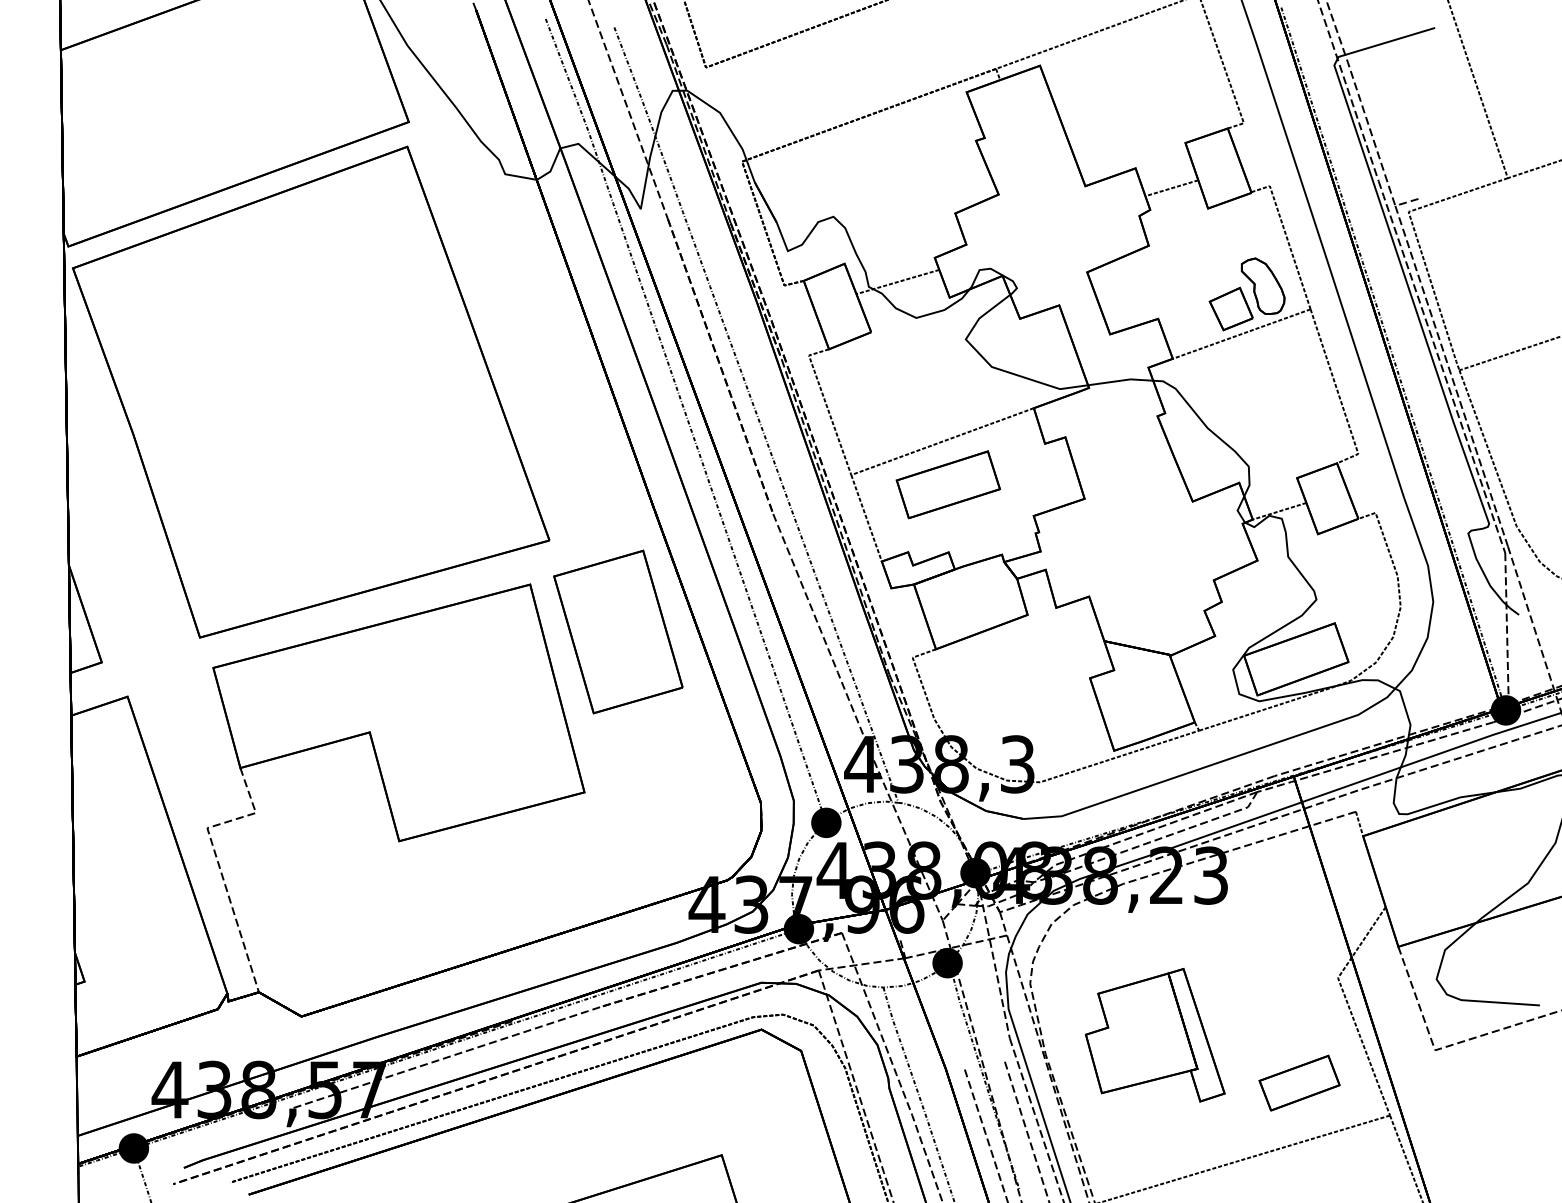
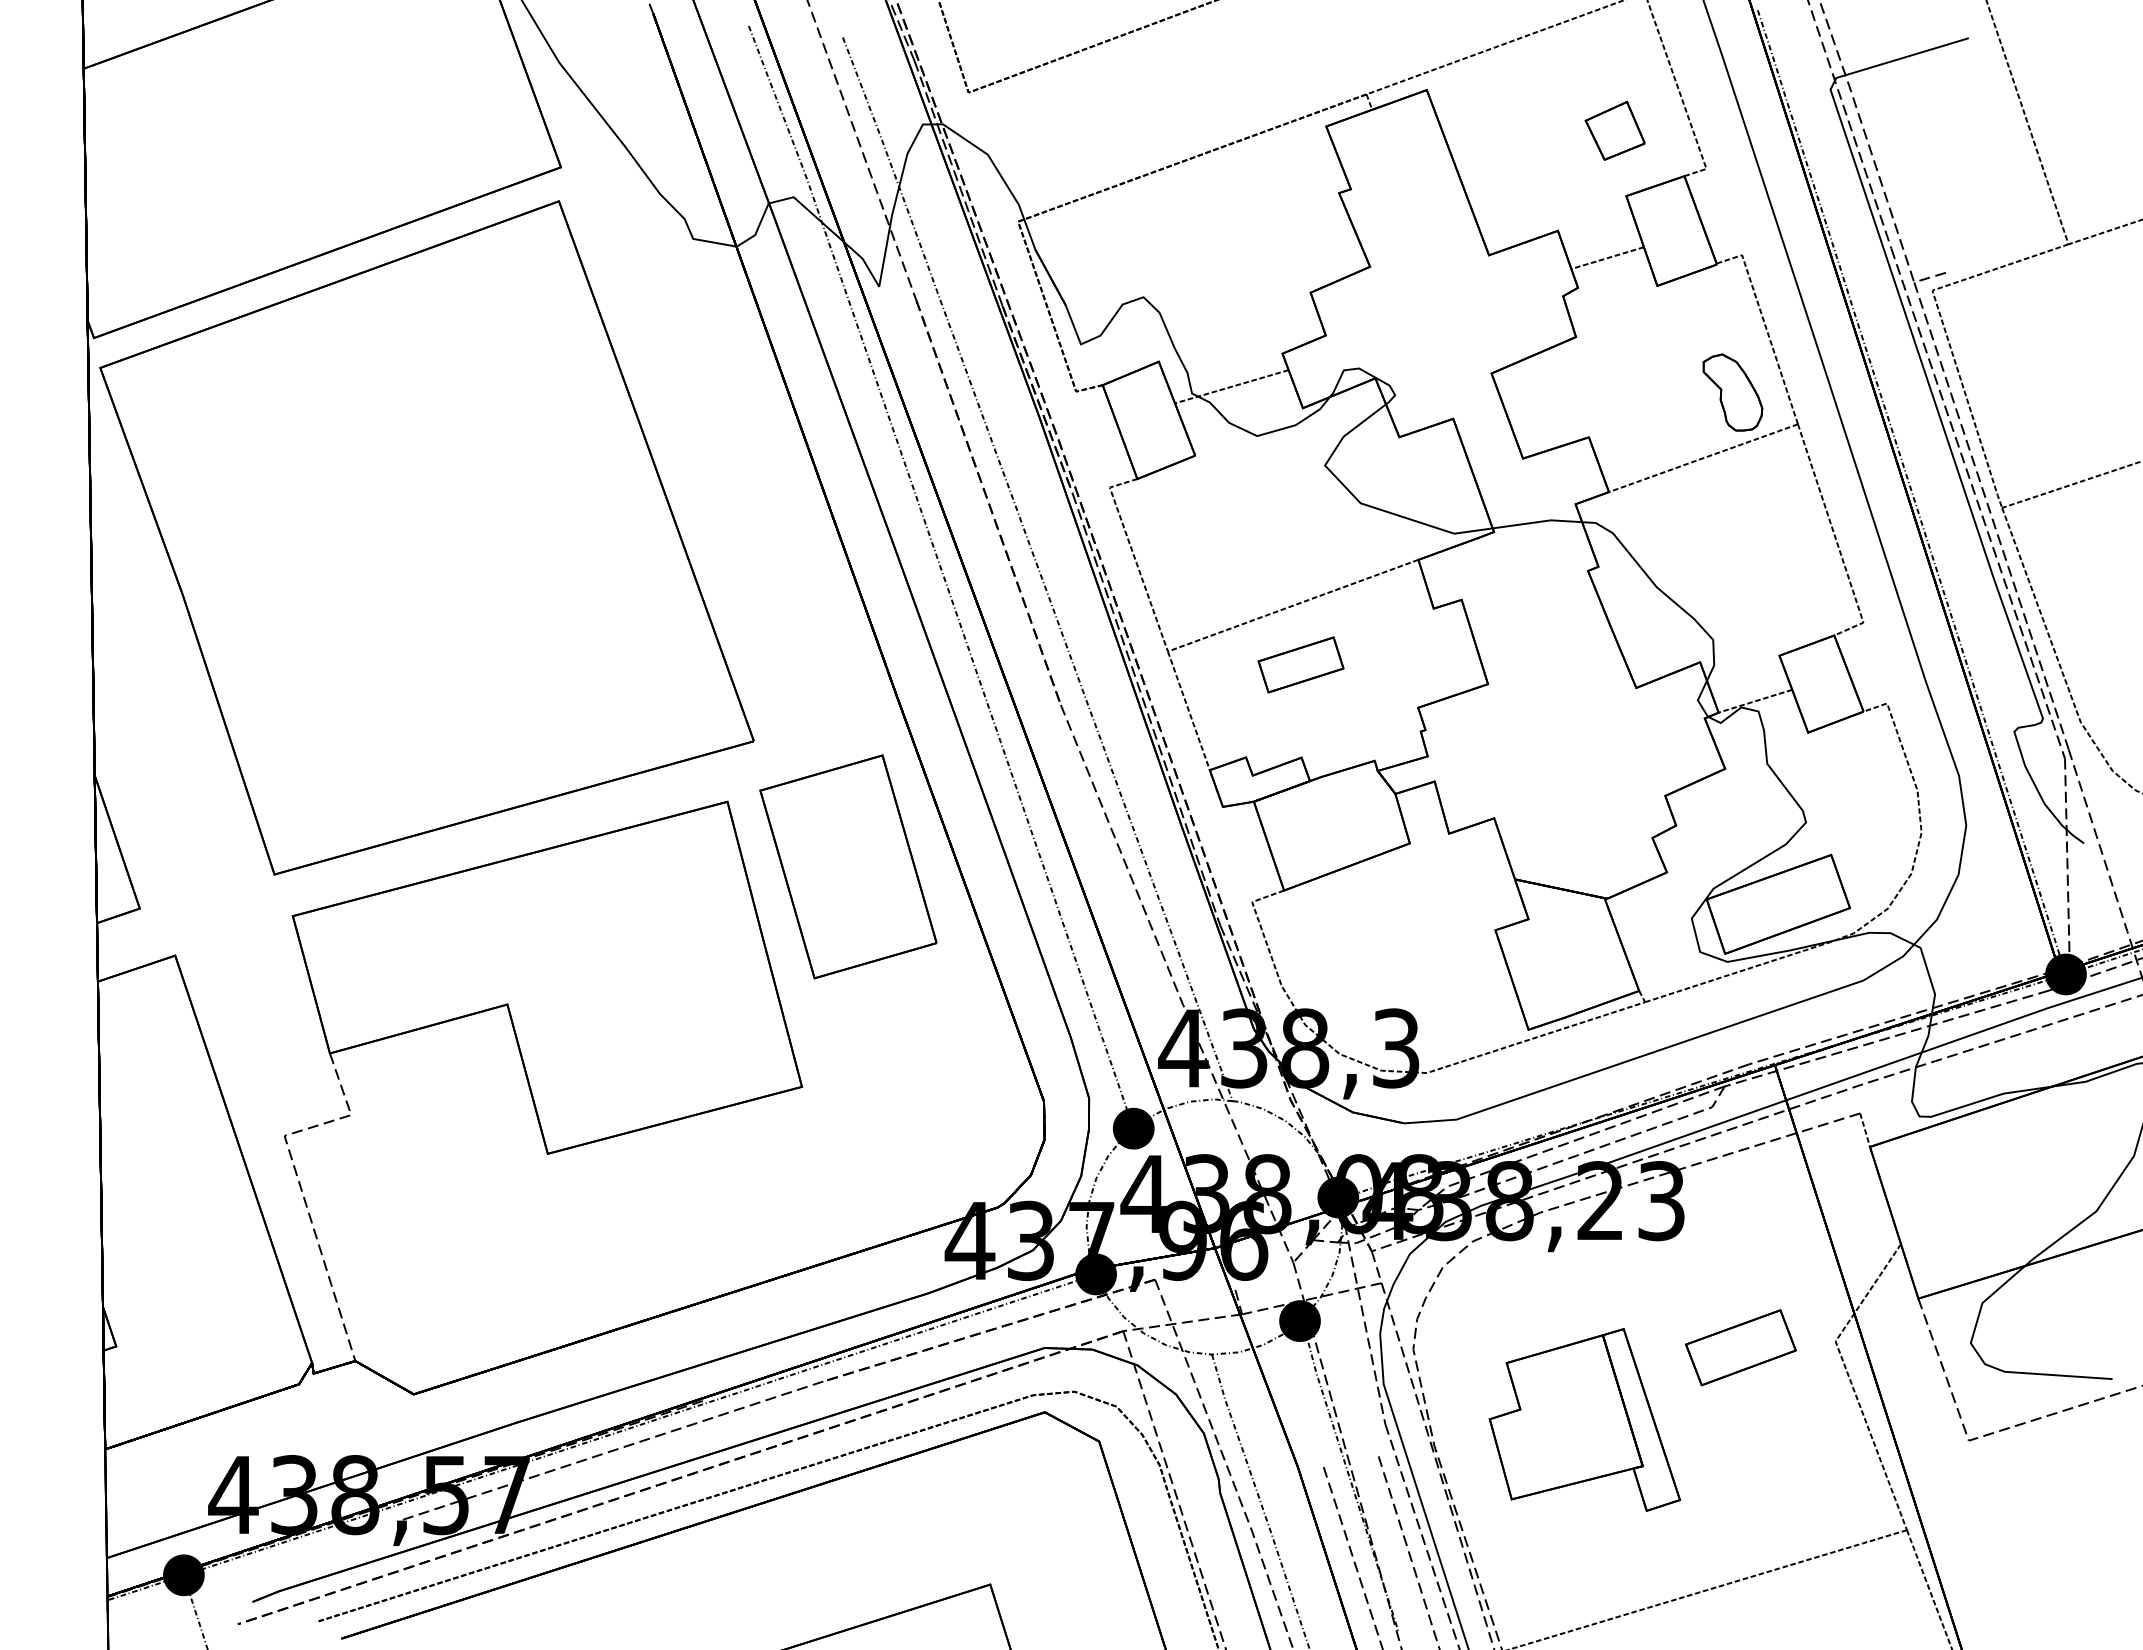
part: (1230, 308) -> (1614, 130), moved
part: (947, 484) -> (1300, 664), size x0.6
part: (1299, 1083) -> (1740, 1347), moved

